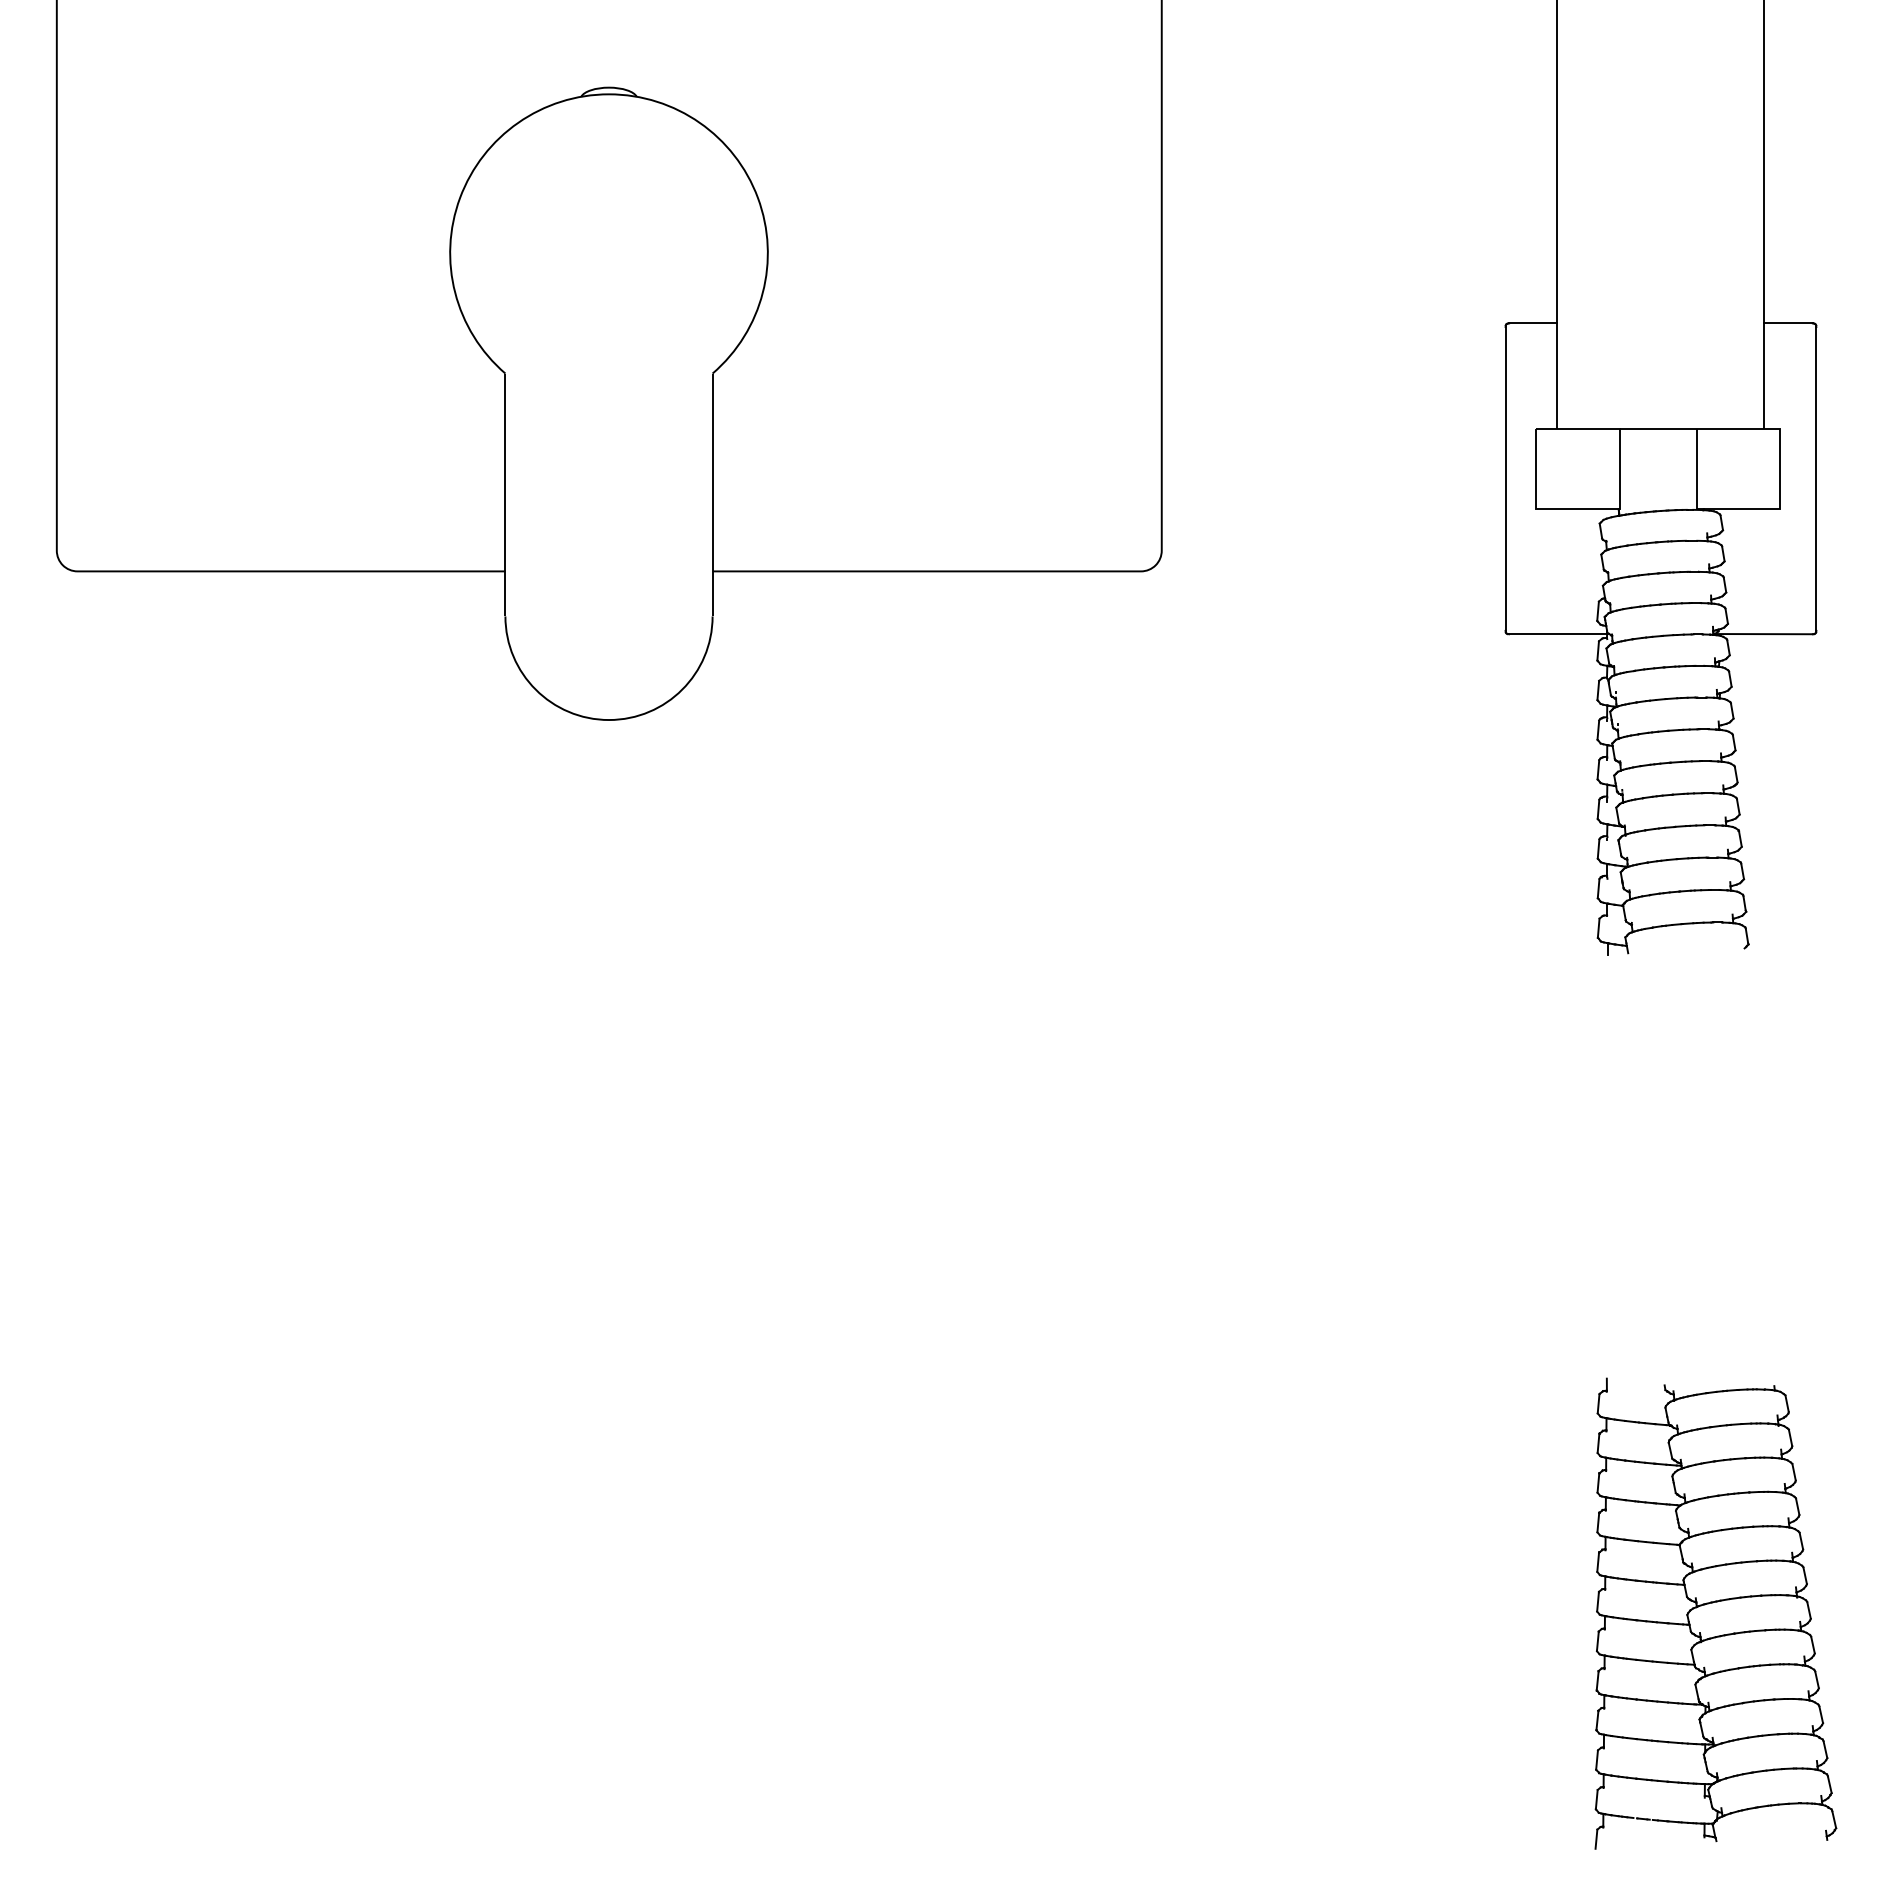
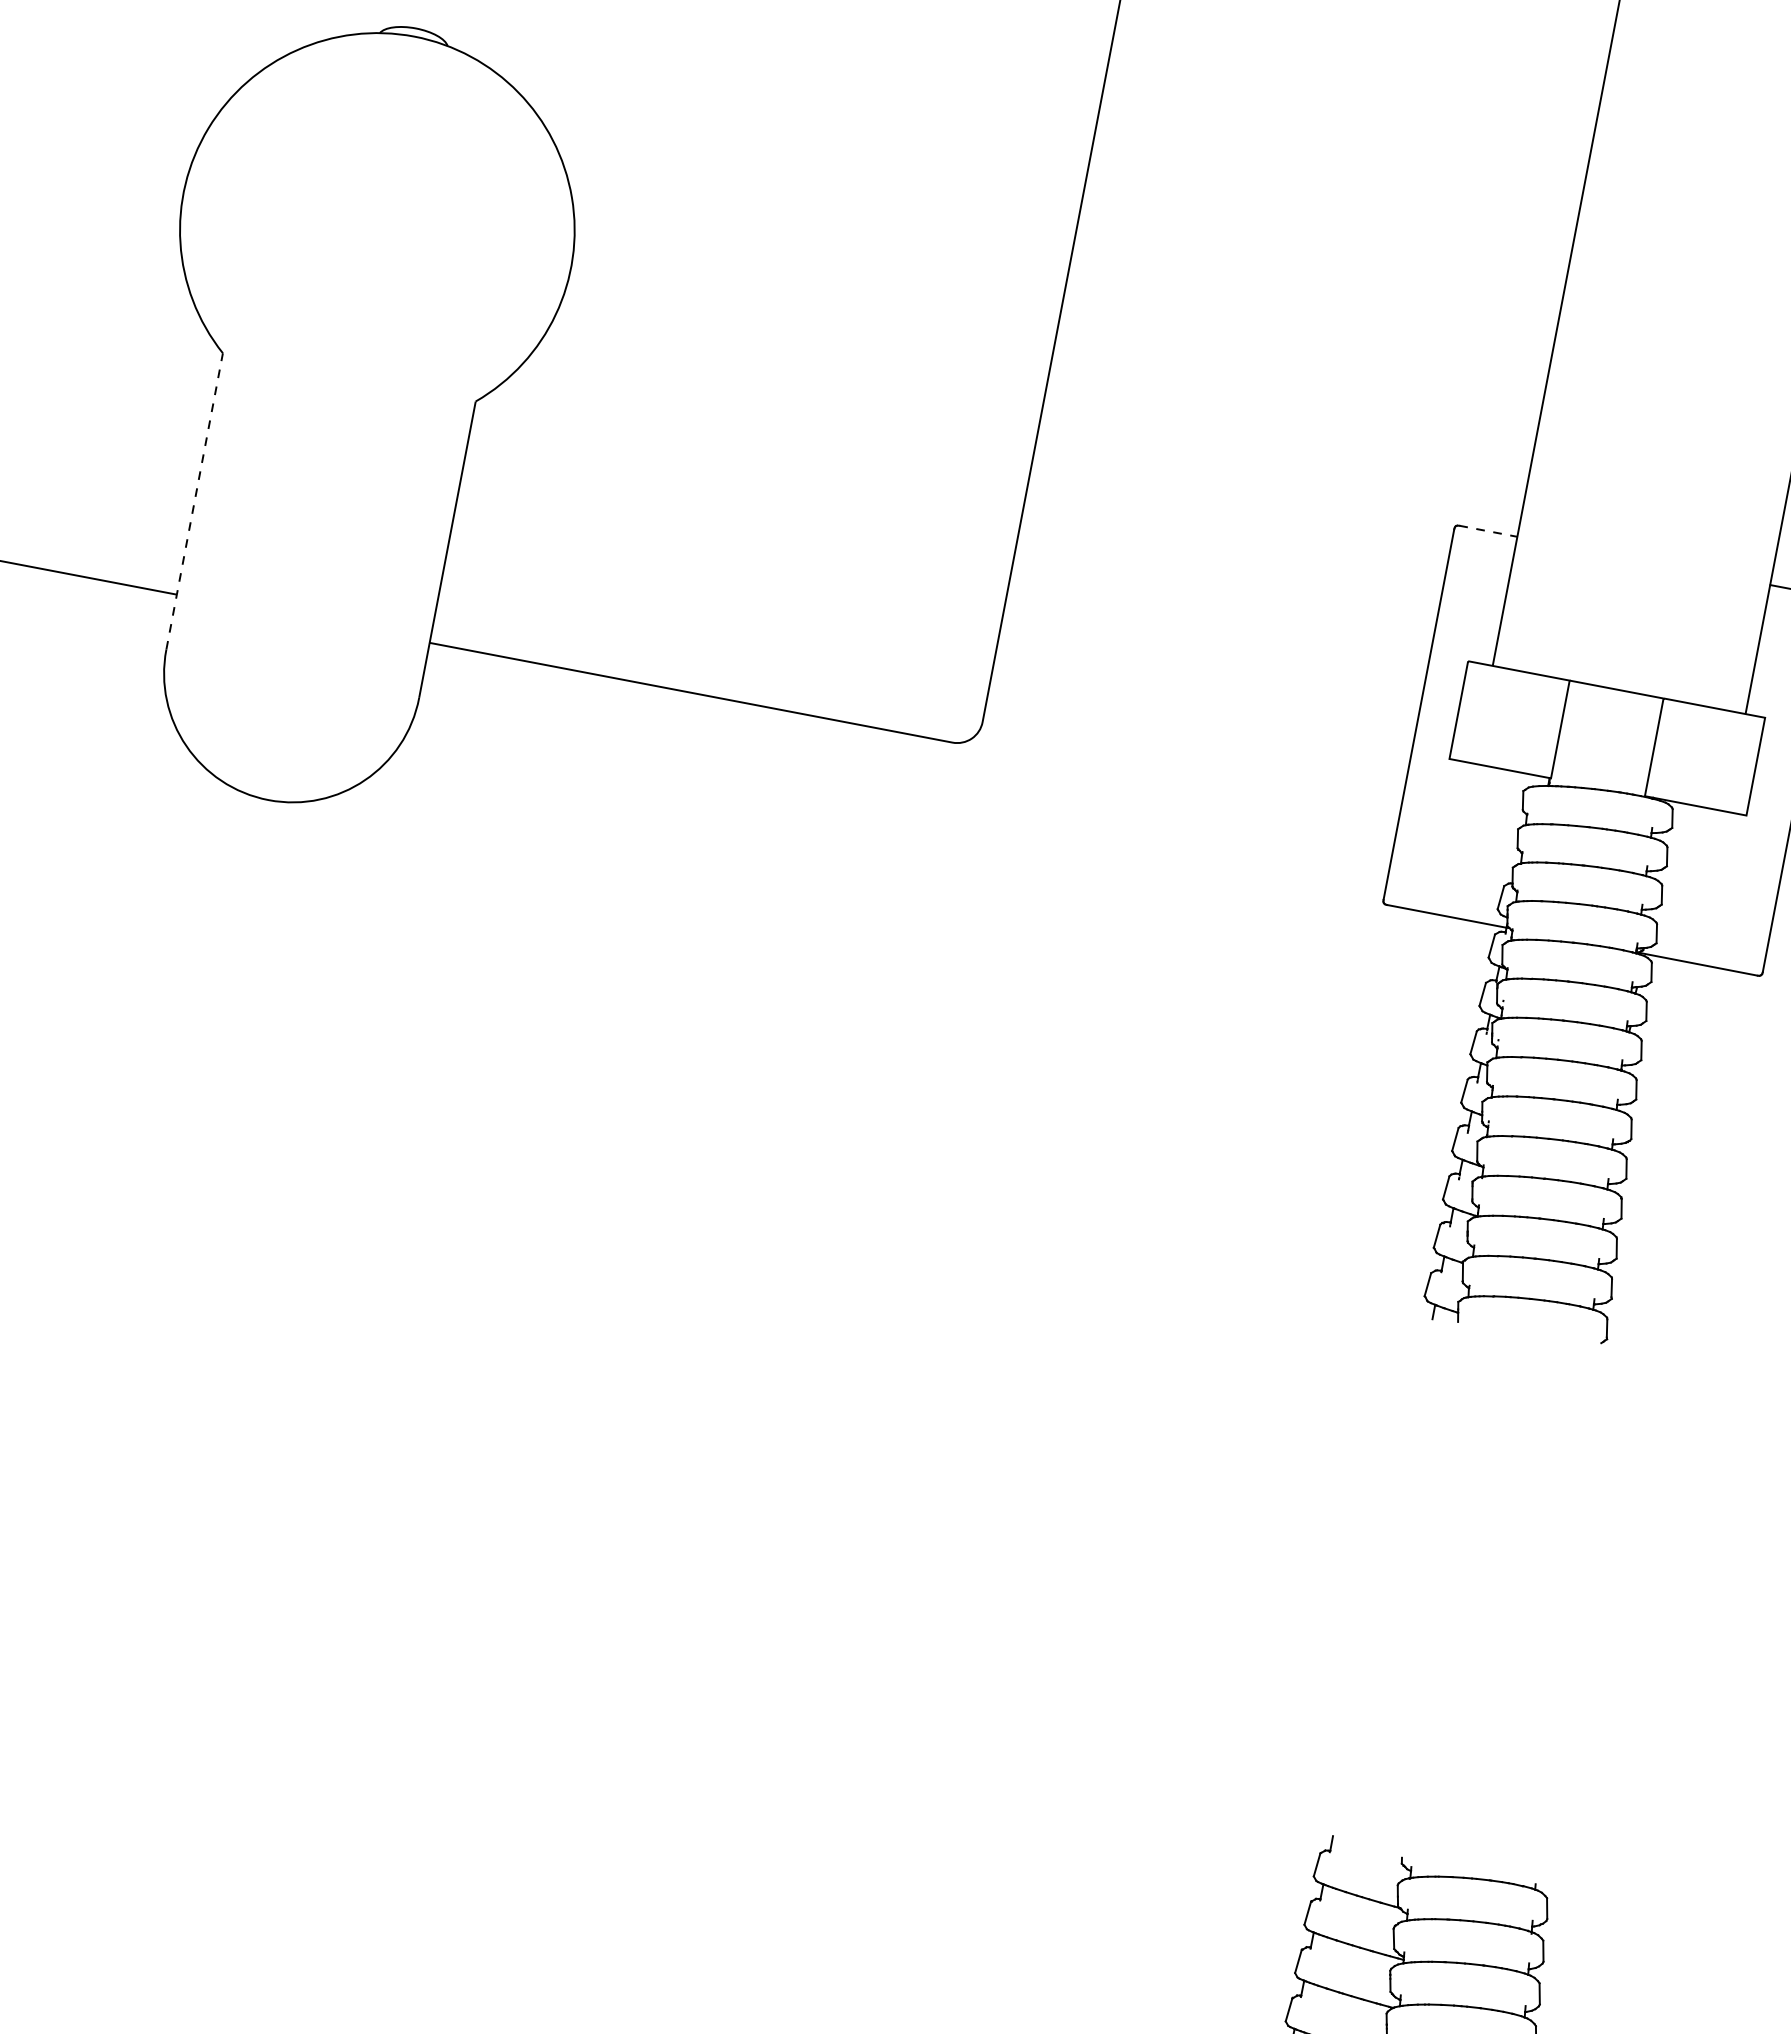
line: (1532, 323) -> (1487, 531), solid -> dashed
line: (505, 494) -> (194, 500), solid -> dashed

